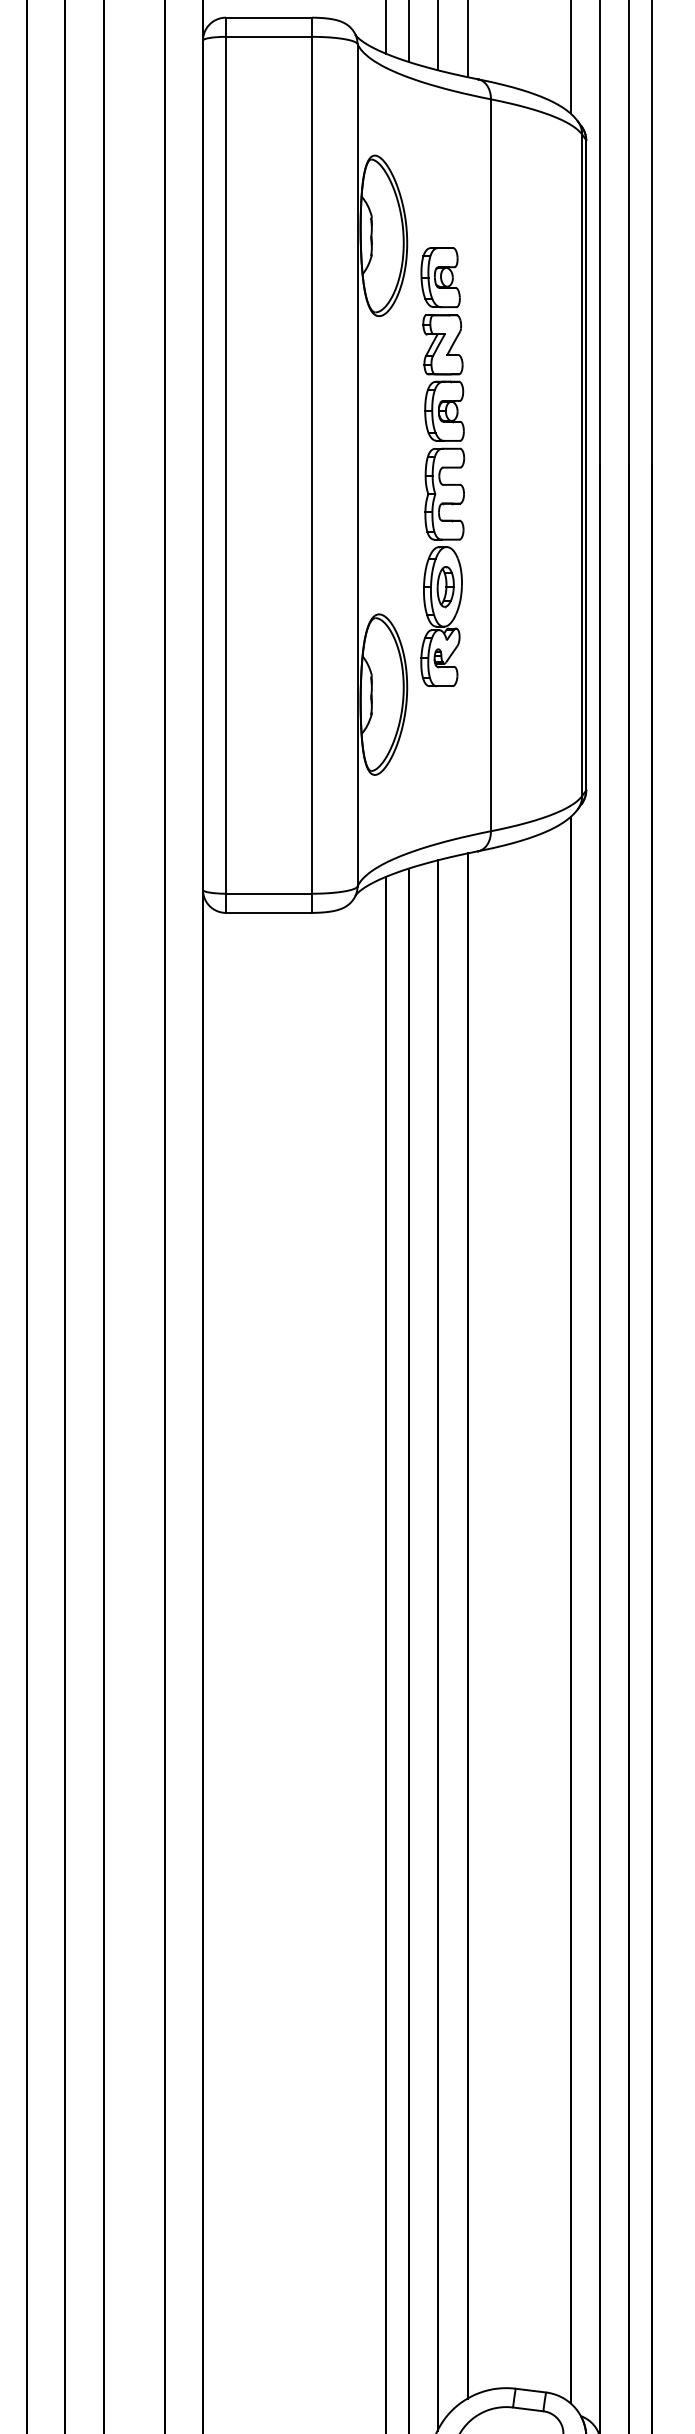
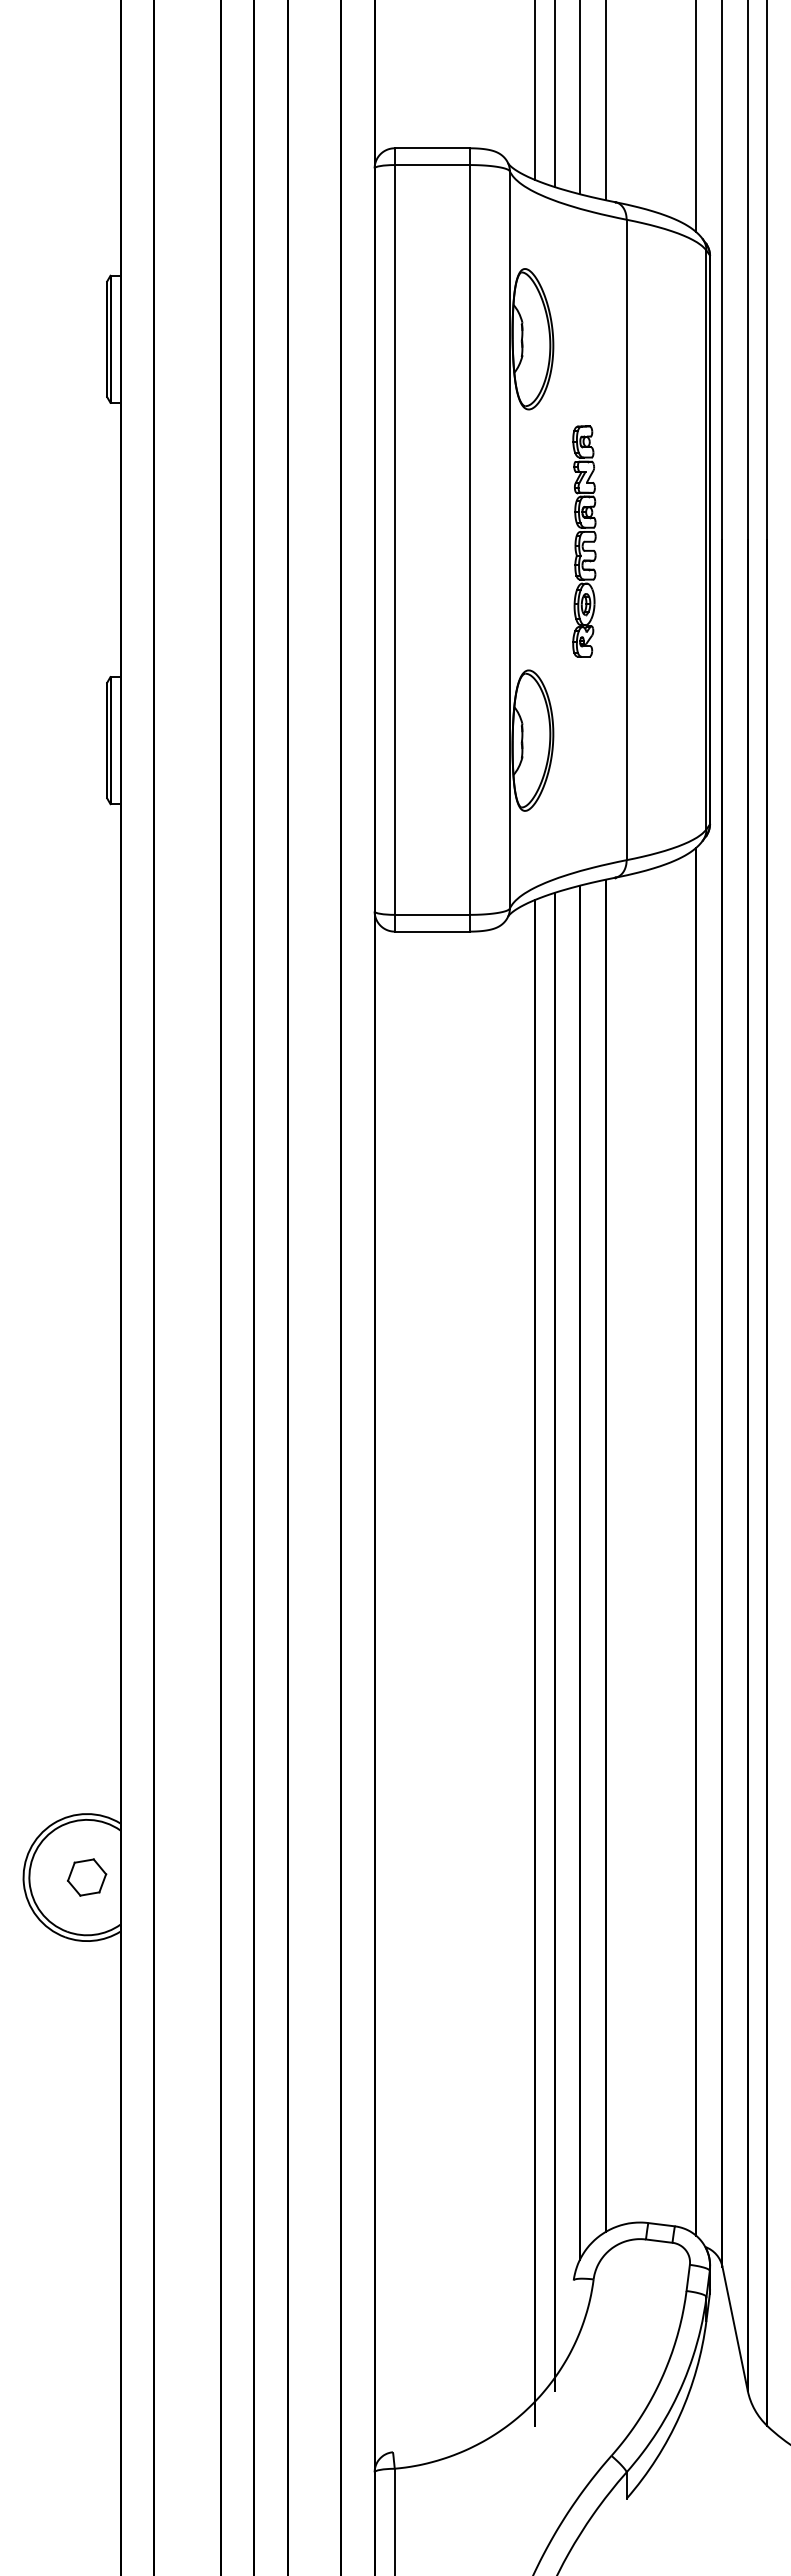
part: (442, 467) -> (584, 541), size x0.6

